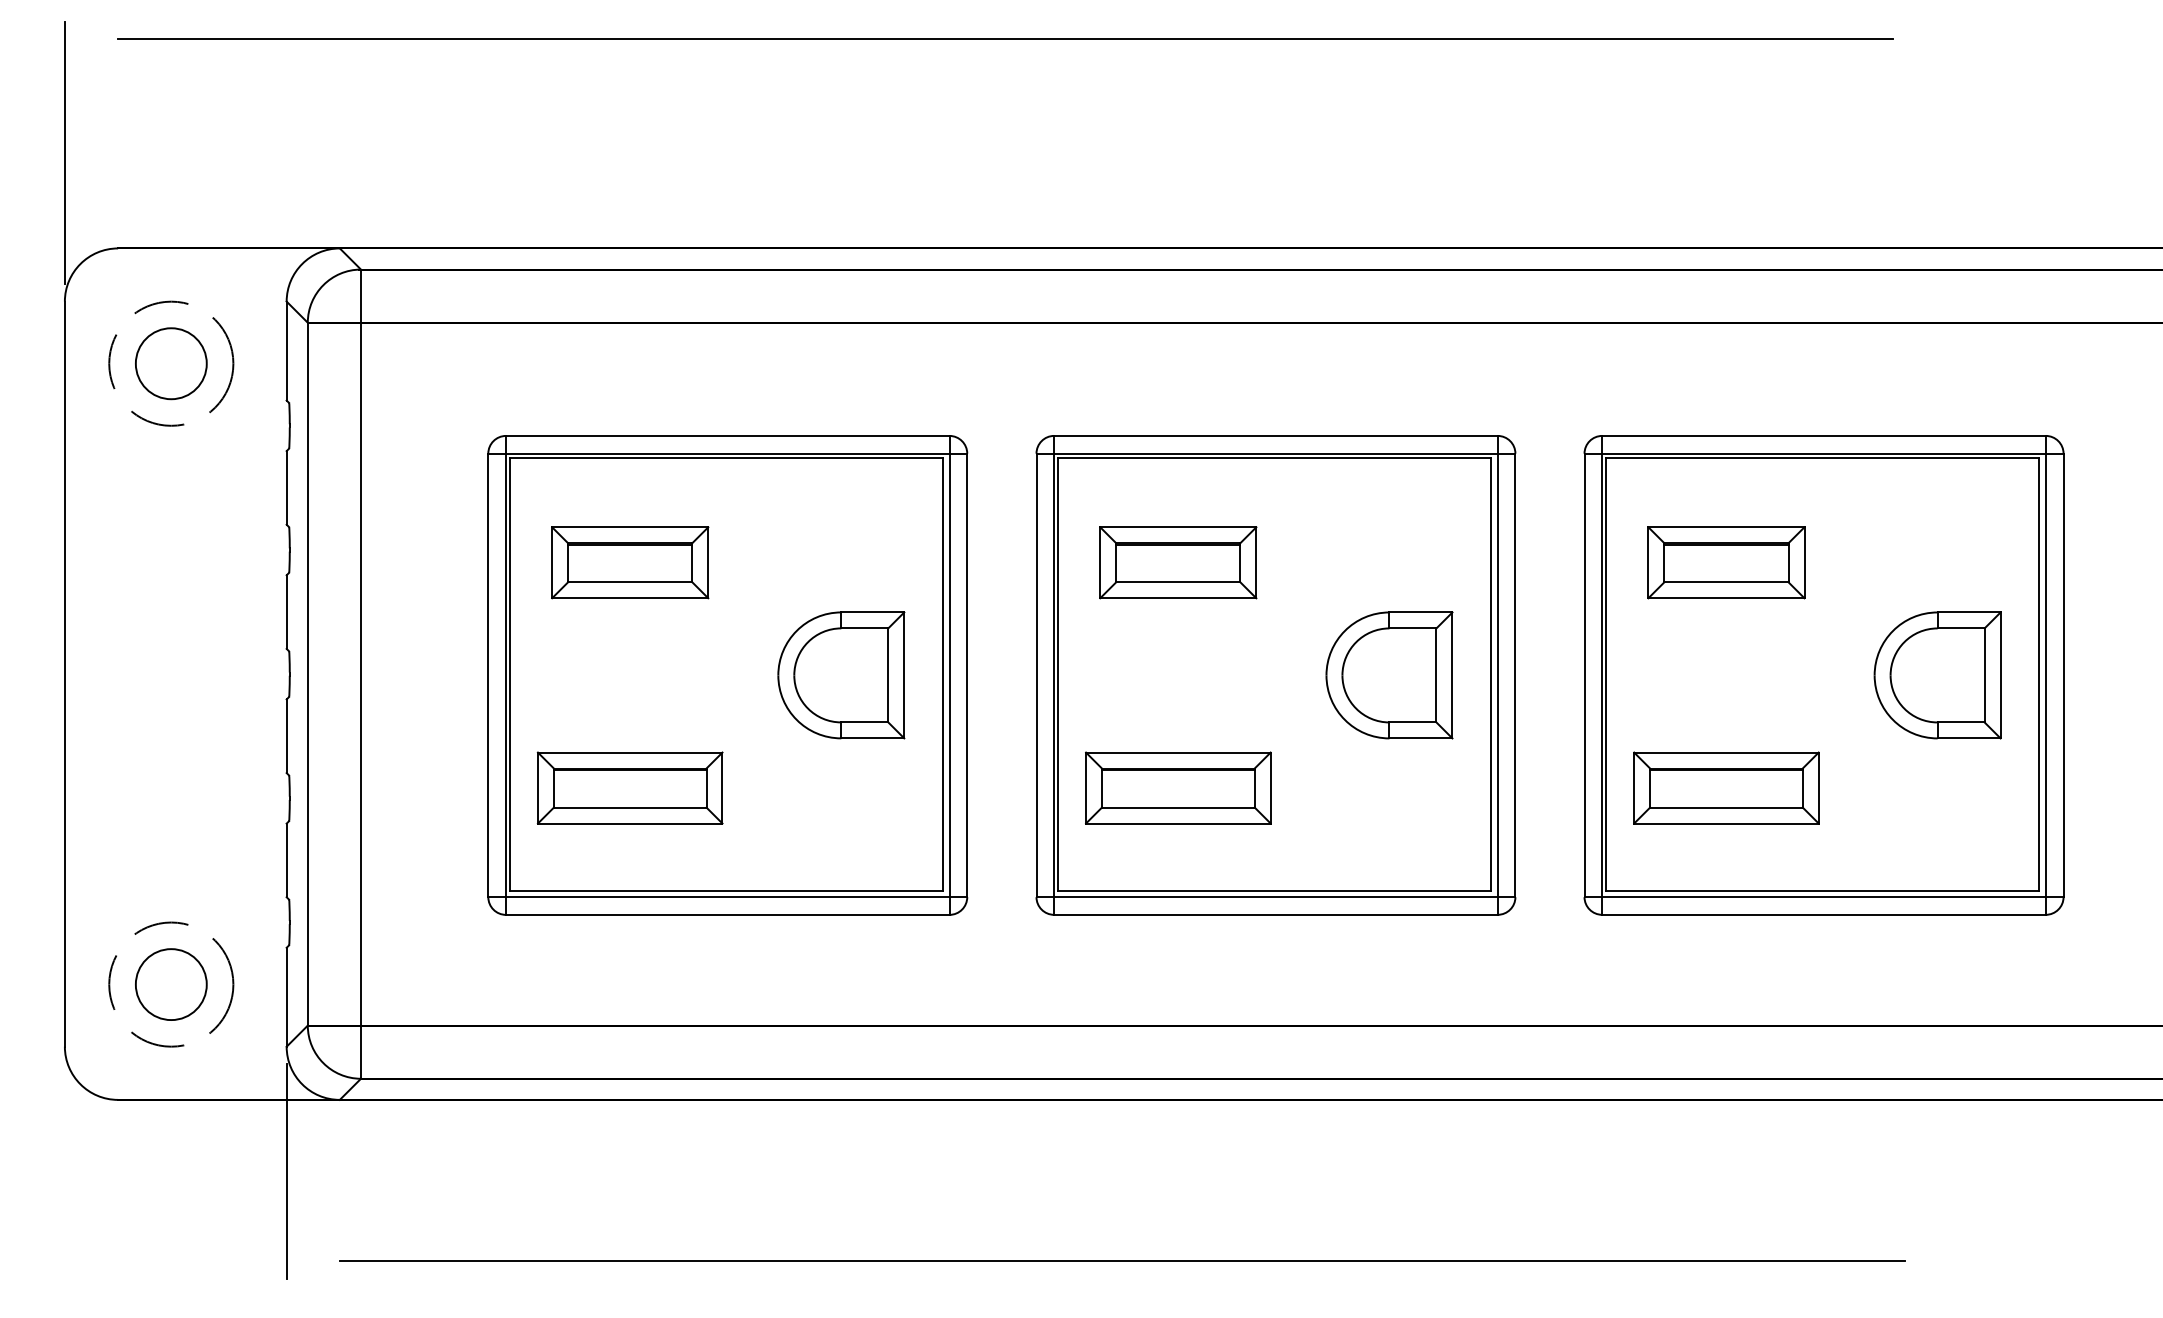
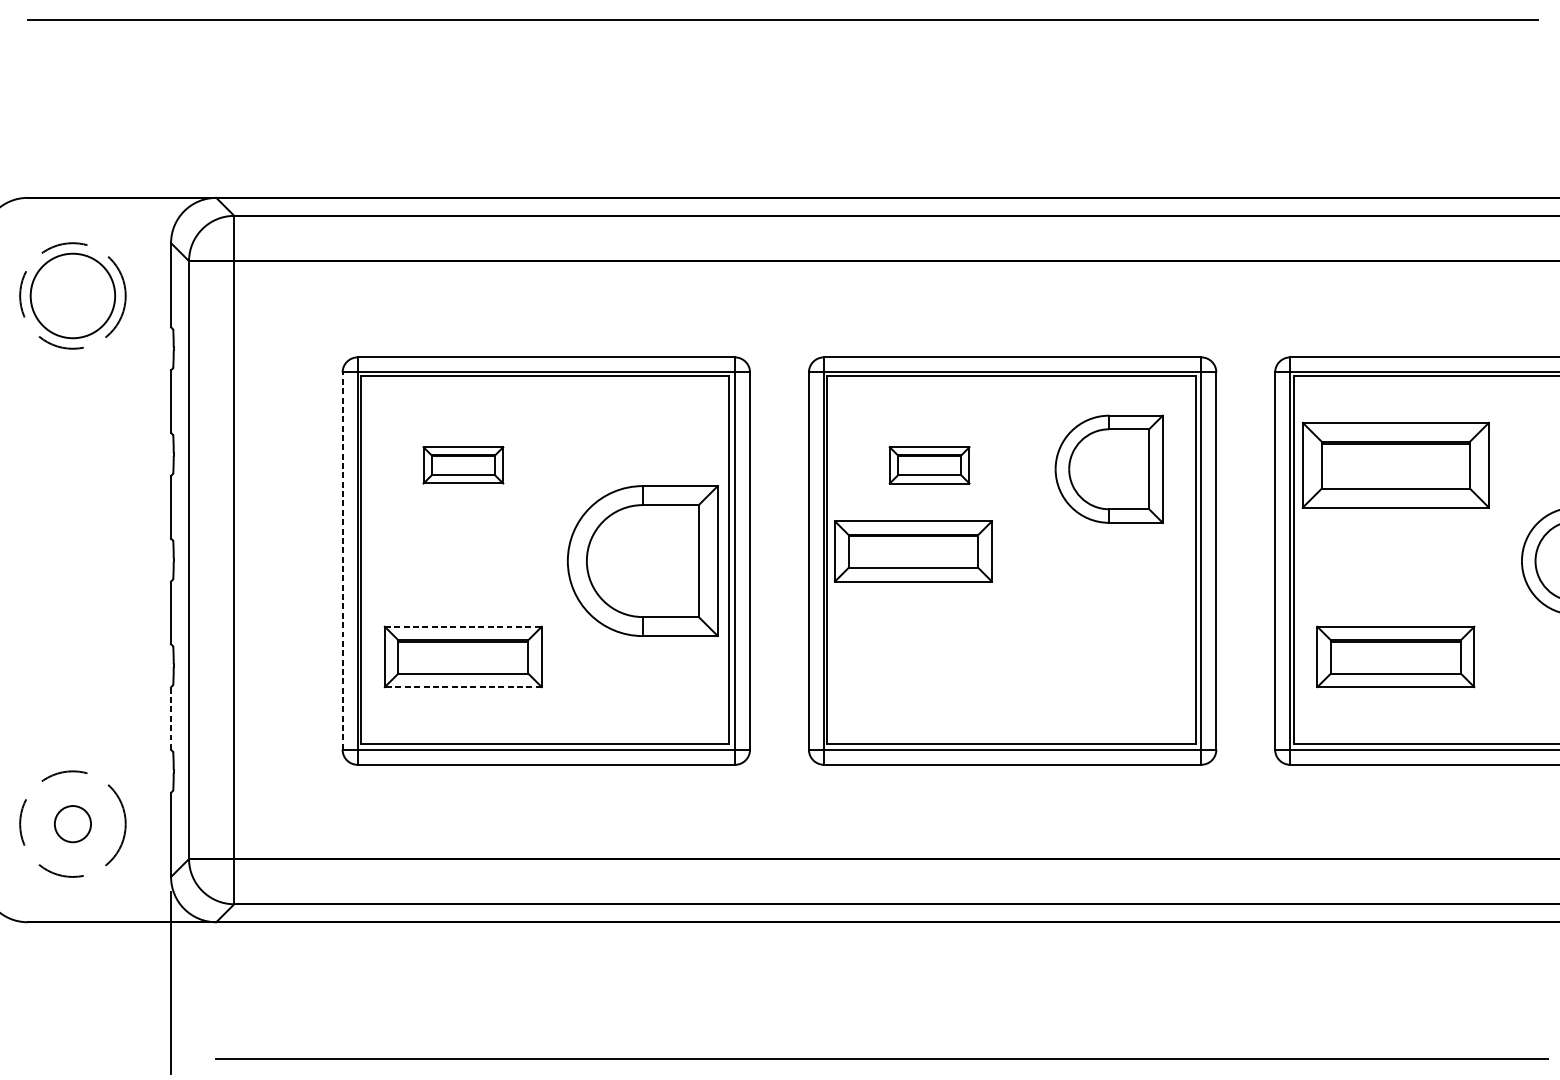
circle: (170, 363) -> (72, 295), size x1.4
part: (630, 562) -> (463, 465), size x0.6
part: (1178, 562) -> (929, 465), size x0.6
part: (1726, 562) -> (1395, 465), size x1.4
line: (488, 675) -> (342, 561), solid -> dashed
part: (841, 675) -> (643, 561), size x1.4
part: (1389, 675) -> (1109, 469), moved
line: (630, 752) -> (463, 626), solid -> dashed
part: (1178, 787) -> (913, 550), moved
line: (629, 823) -> (462, 687), solid -> dashed
line: (286, 860) -> (170, 718), solid -> dashed
circle: (170, 984) -> (72, 824), size x0.6

